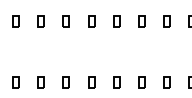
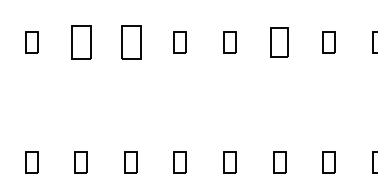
part: (40, 21) -> (79, 42), size x1.6
part: (65, 21) -> (128, 42), size x1.6
part: (141, 21) -> (278, 42), size x1.4

